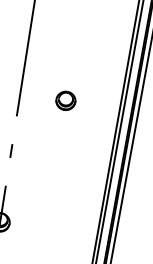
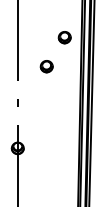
part: (100, 59) -> (64, 37), added

